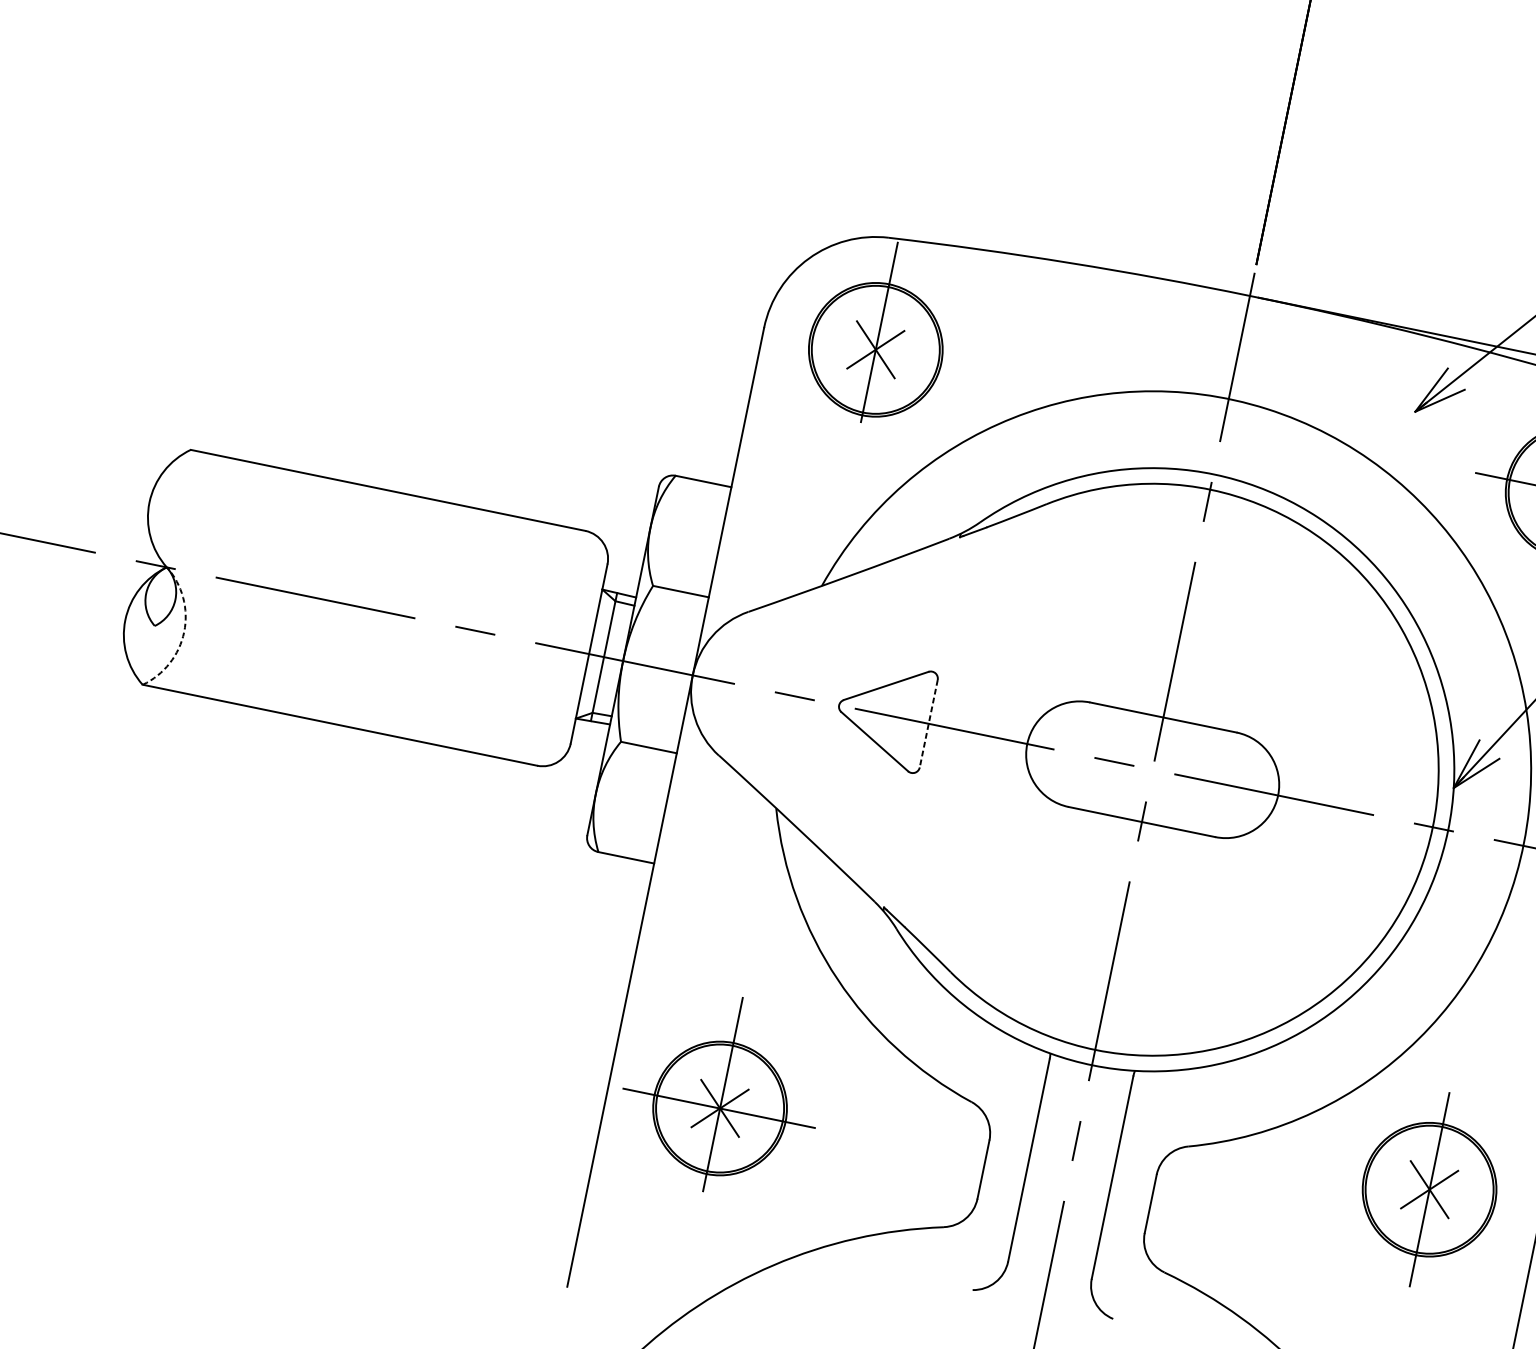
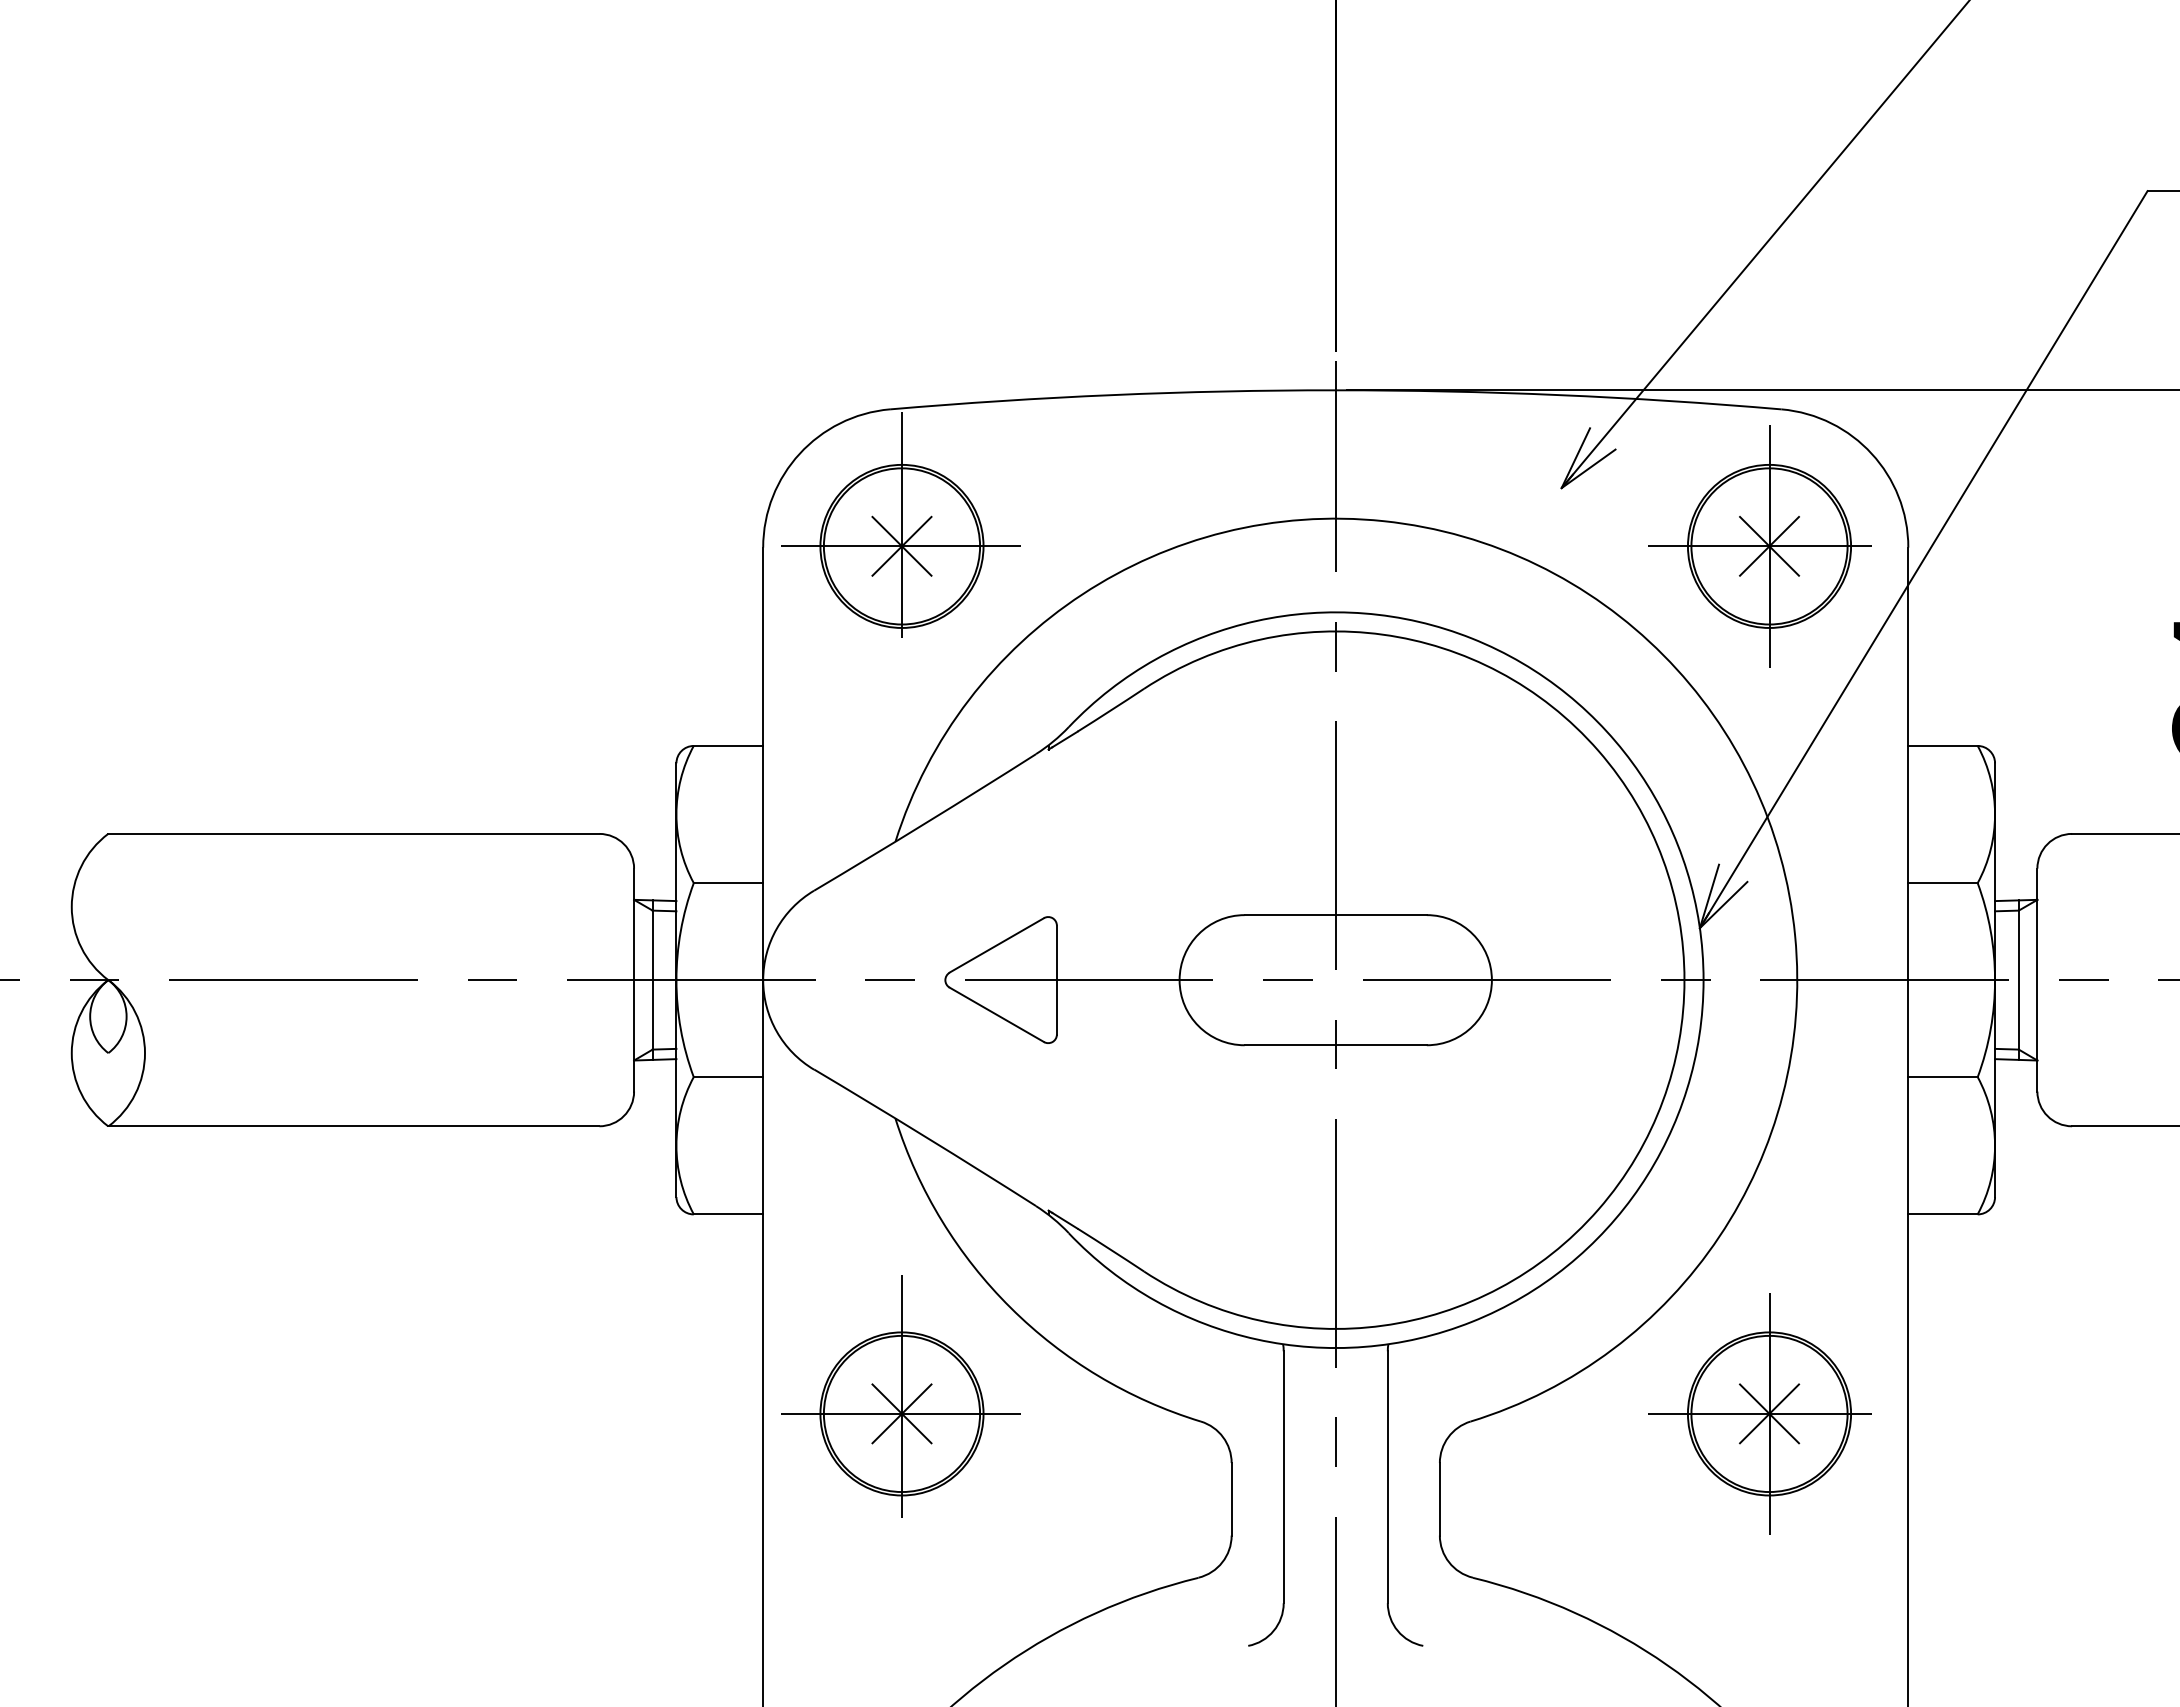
line: (874, 349) -> (900, 546), added
arc: (184, 632) -> (145, 1053), dashed -> solid
line: (928, 723) -> (1056, 980), dashed -> solid
part: (721, 1094) -> (900, 1396), moved
line: (1422, 1187) -> (1760, 1413), added

